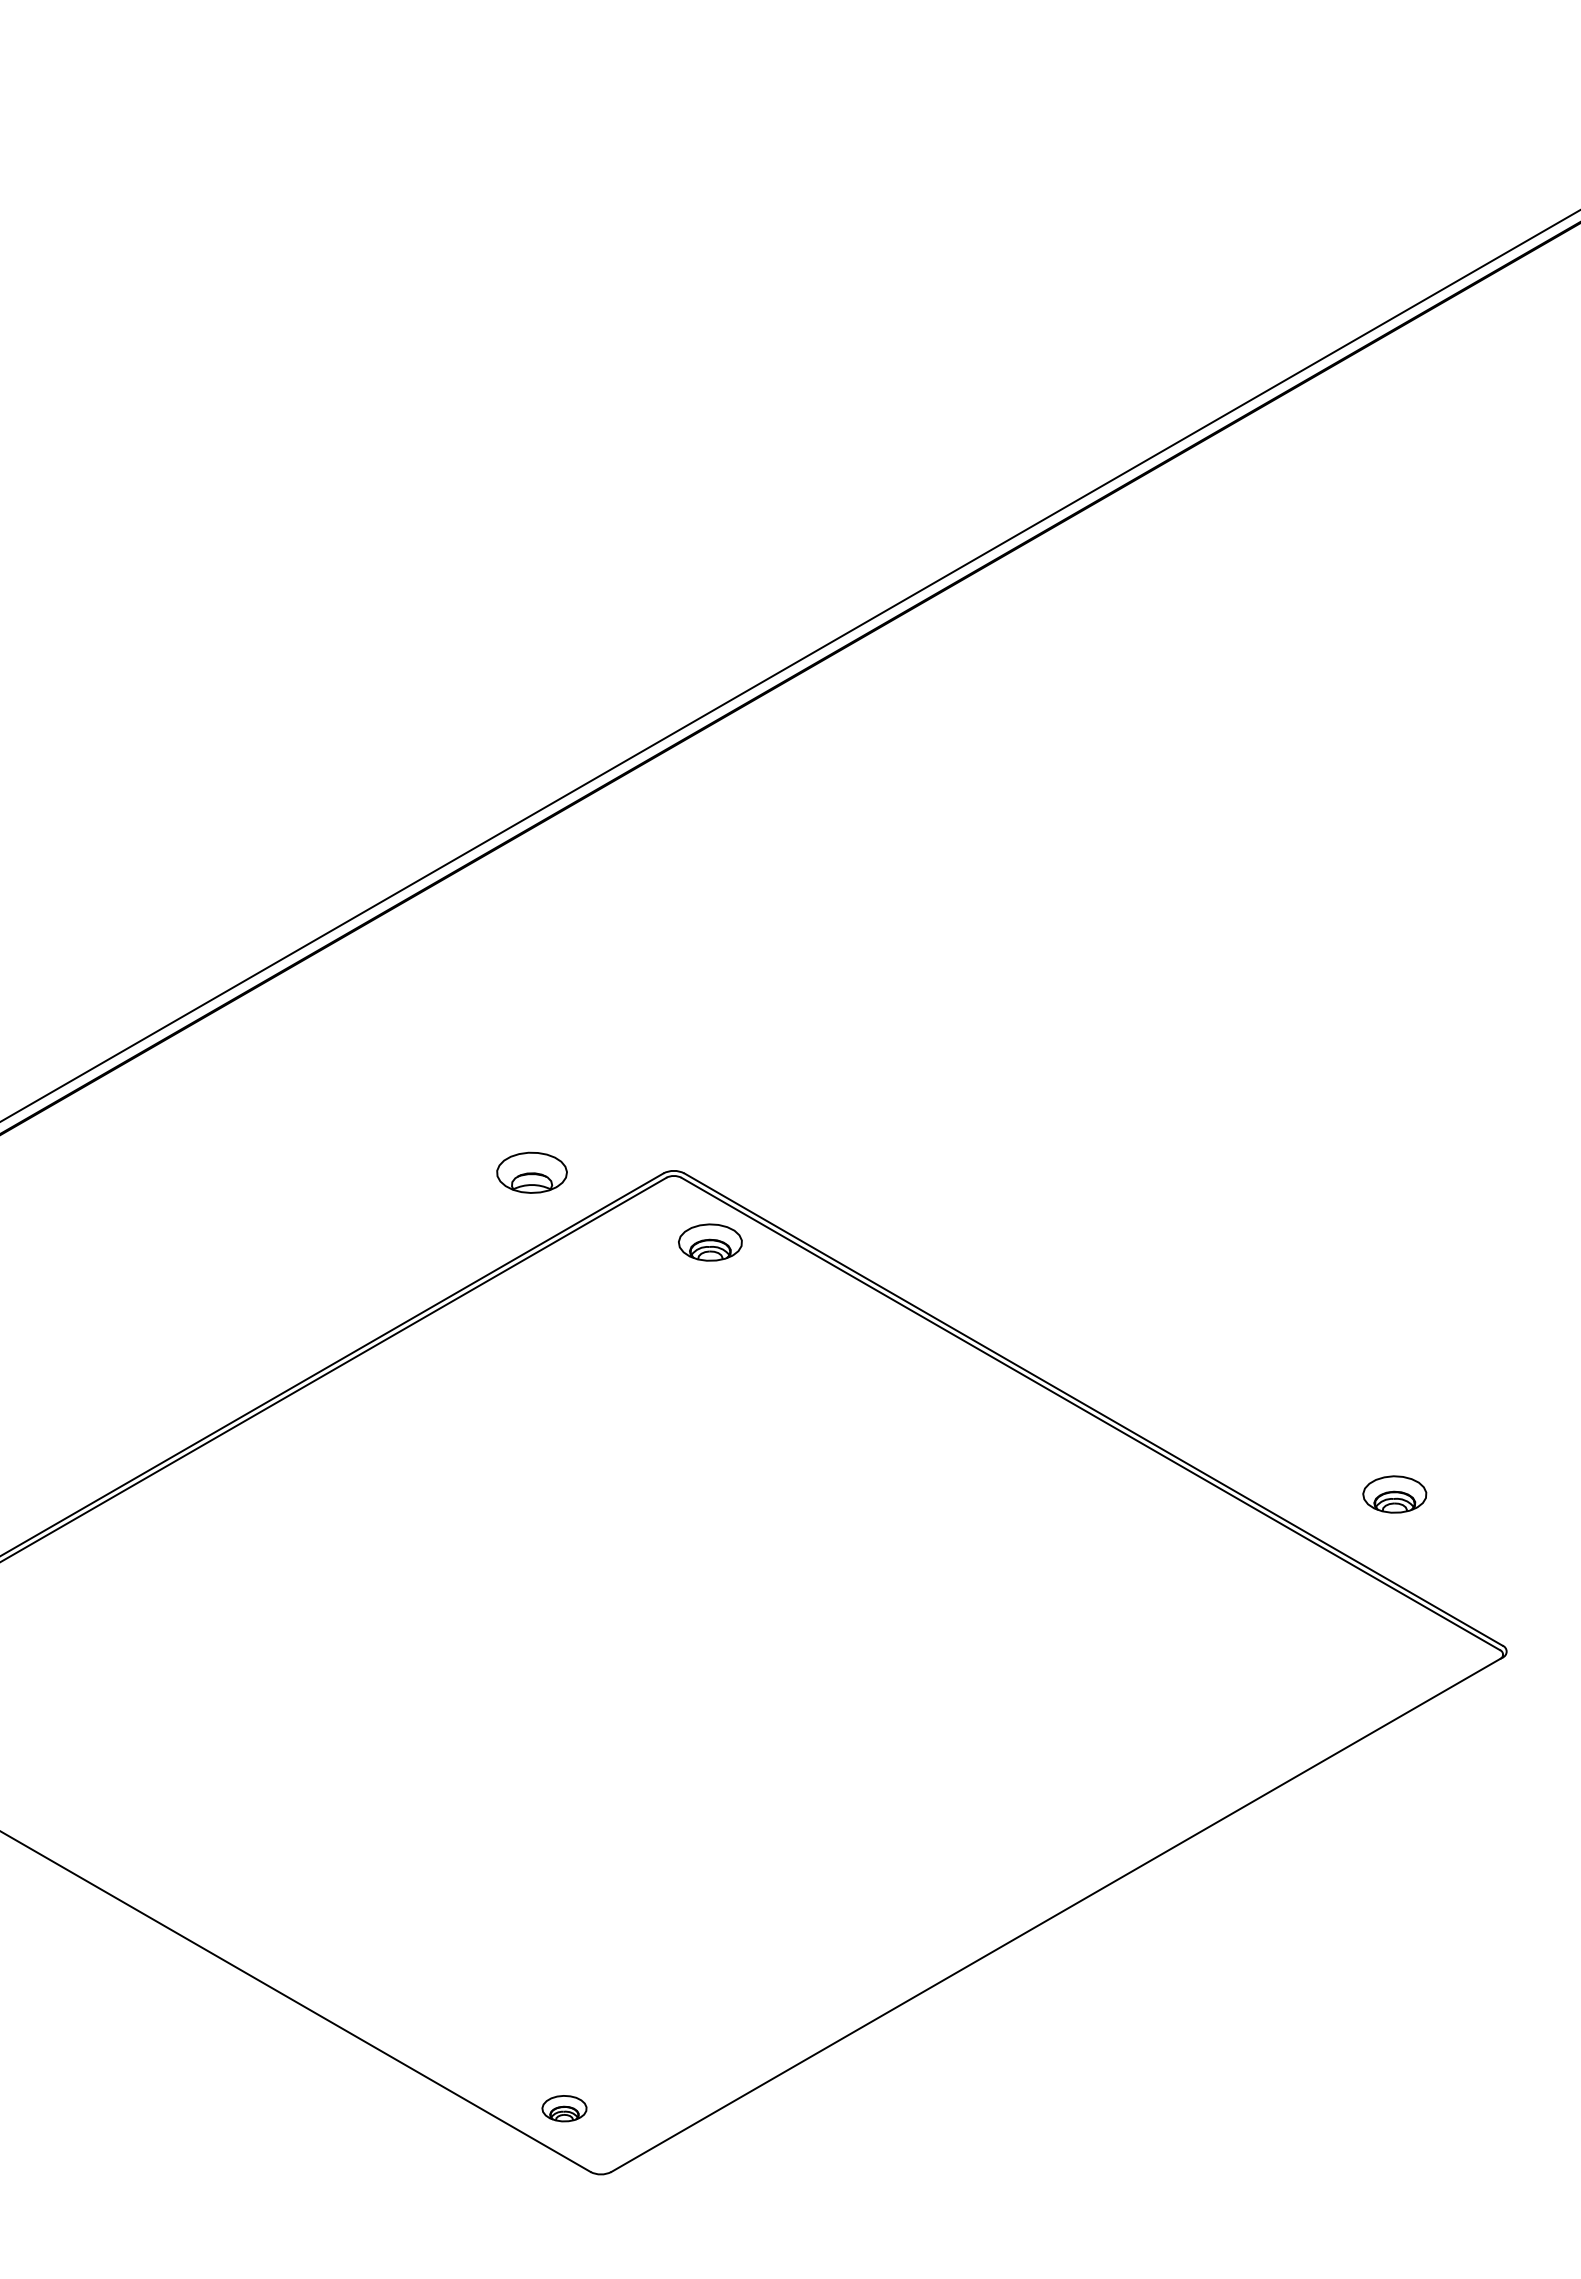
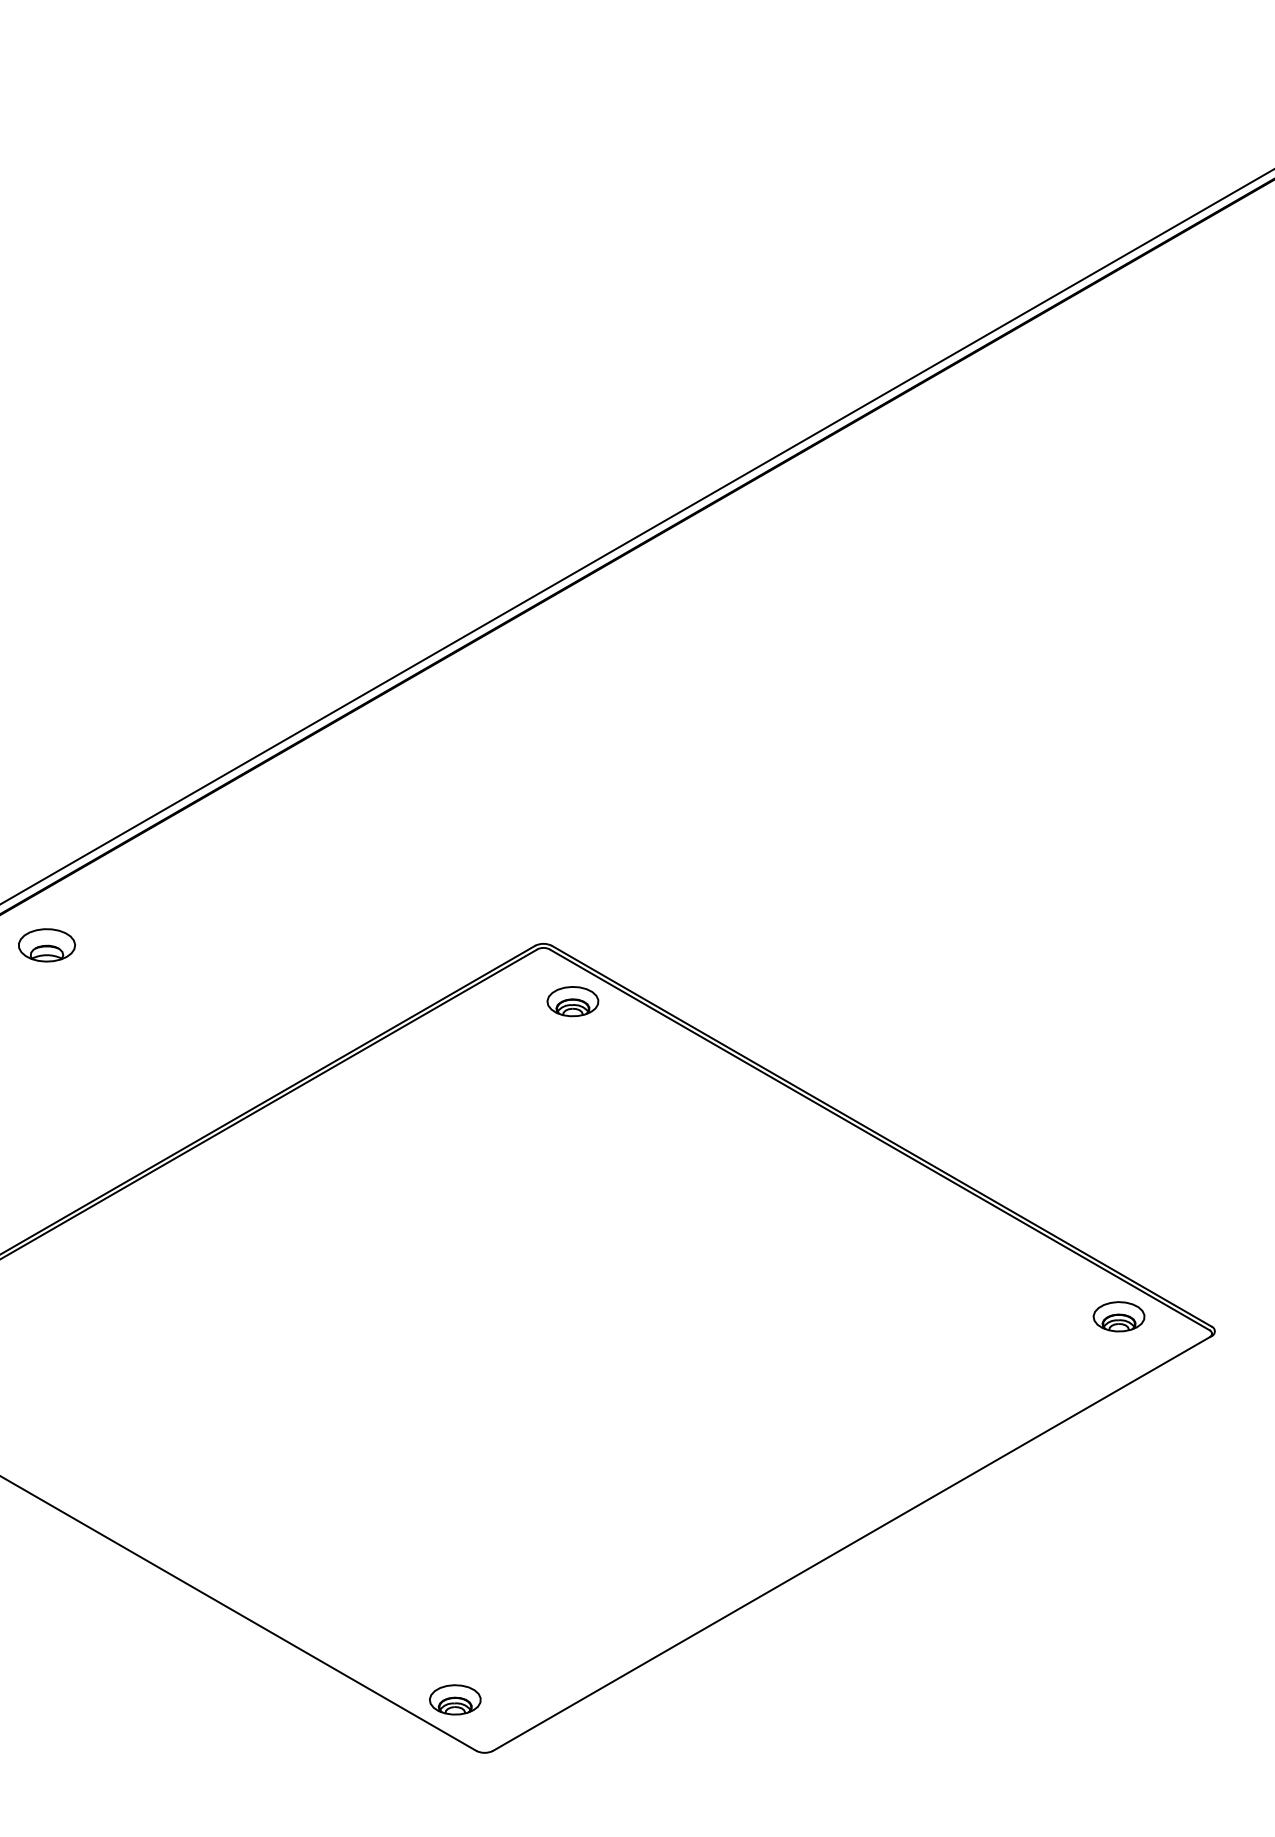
part: (531, 1172) -> (46, 945), moved
part: (1394, 1494) -> (1118, 1316), moved
part: (564, 2108) -> (455, 1699), size x1.43

